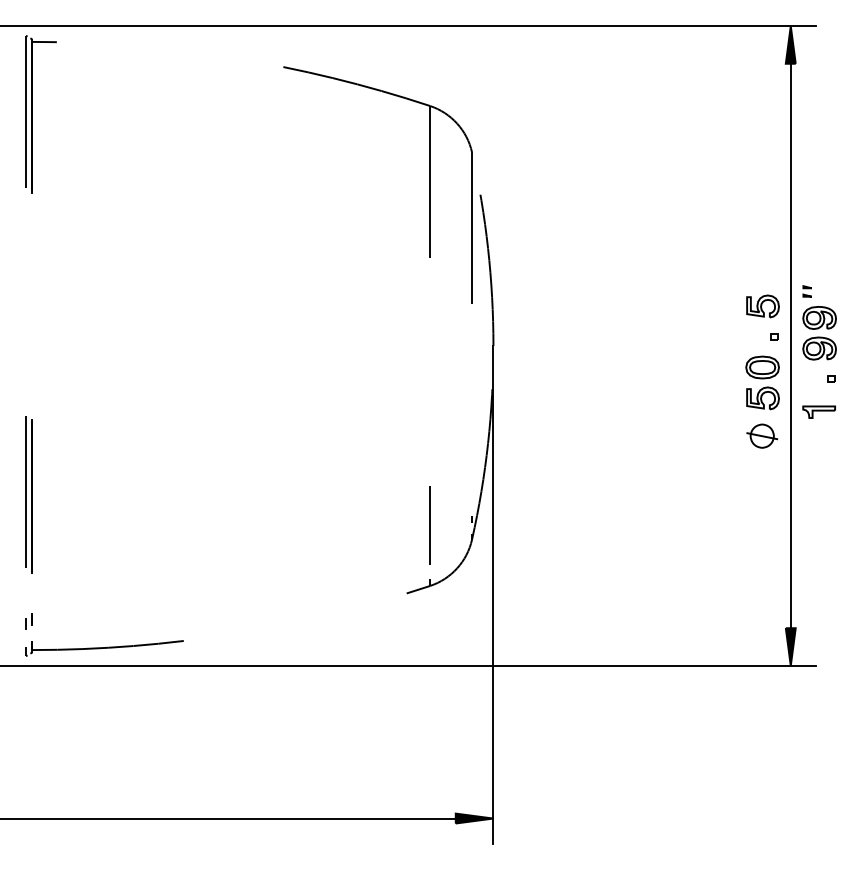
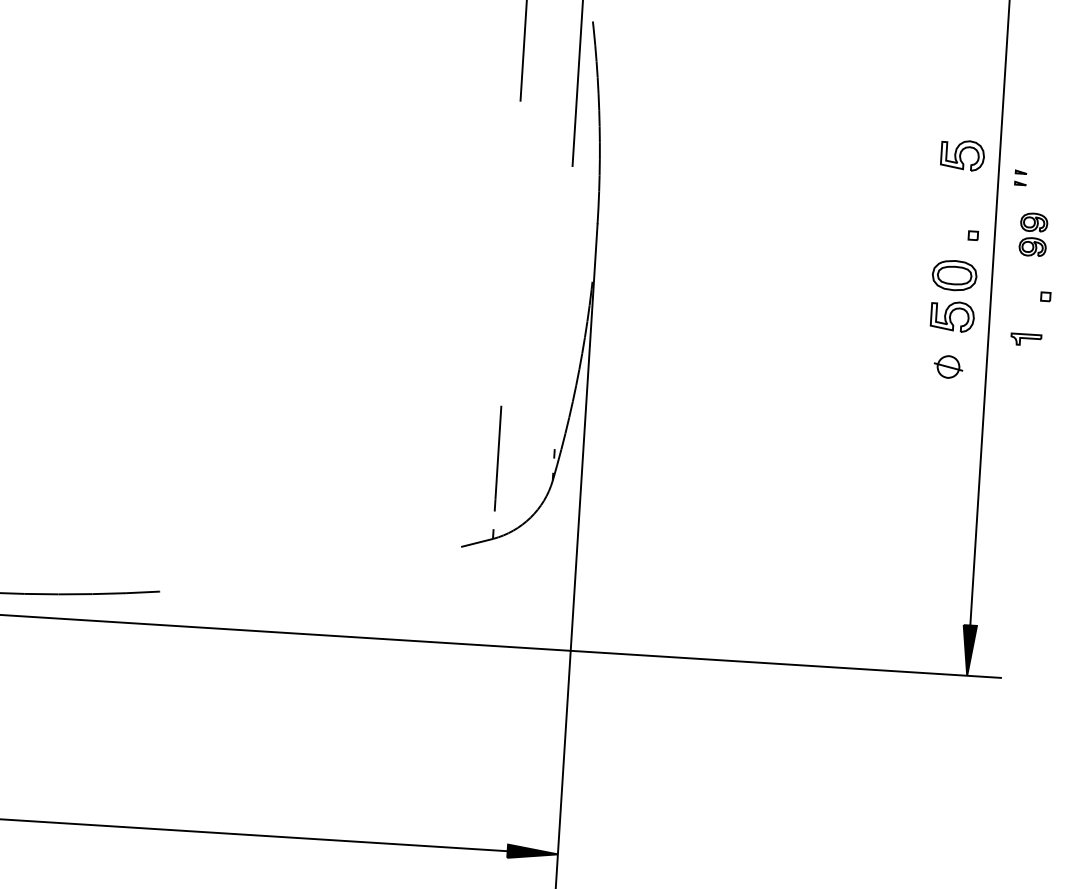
part: (762, 306) -> (962, 155), moved
part: (819, 333) -> (1033, 234), size x0.6
part: (818, 411) -> (1025, 338), size x0.7
part: (762, 435) -> (948, 366), size x0.7

